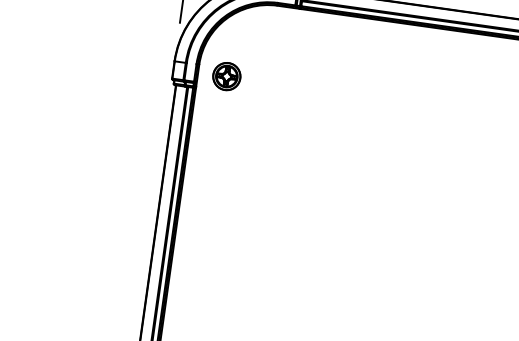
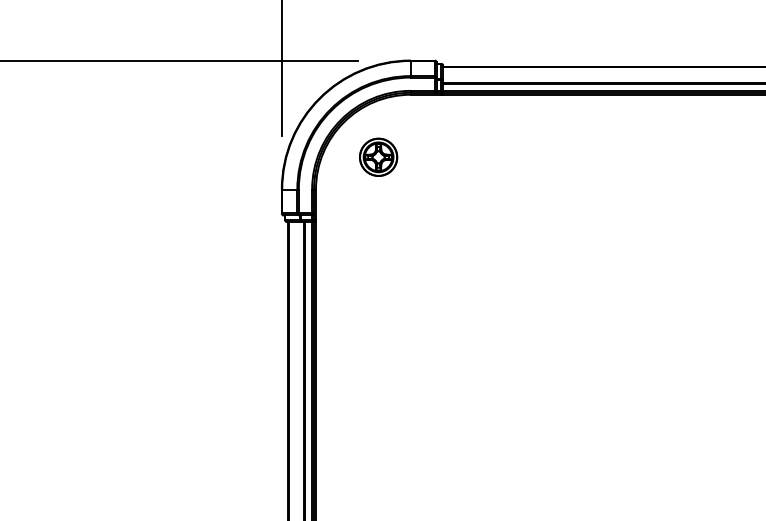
part: (226, 75) -> (378, 156), moved

